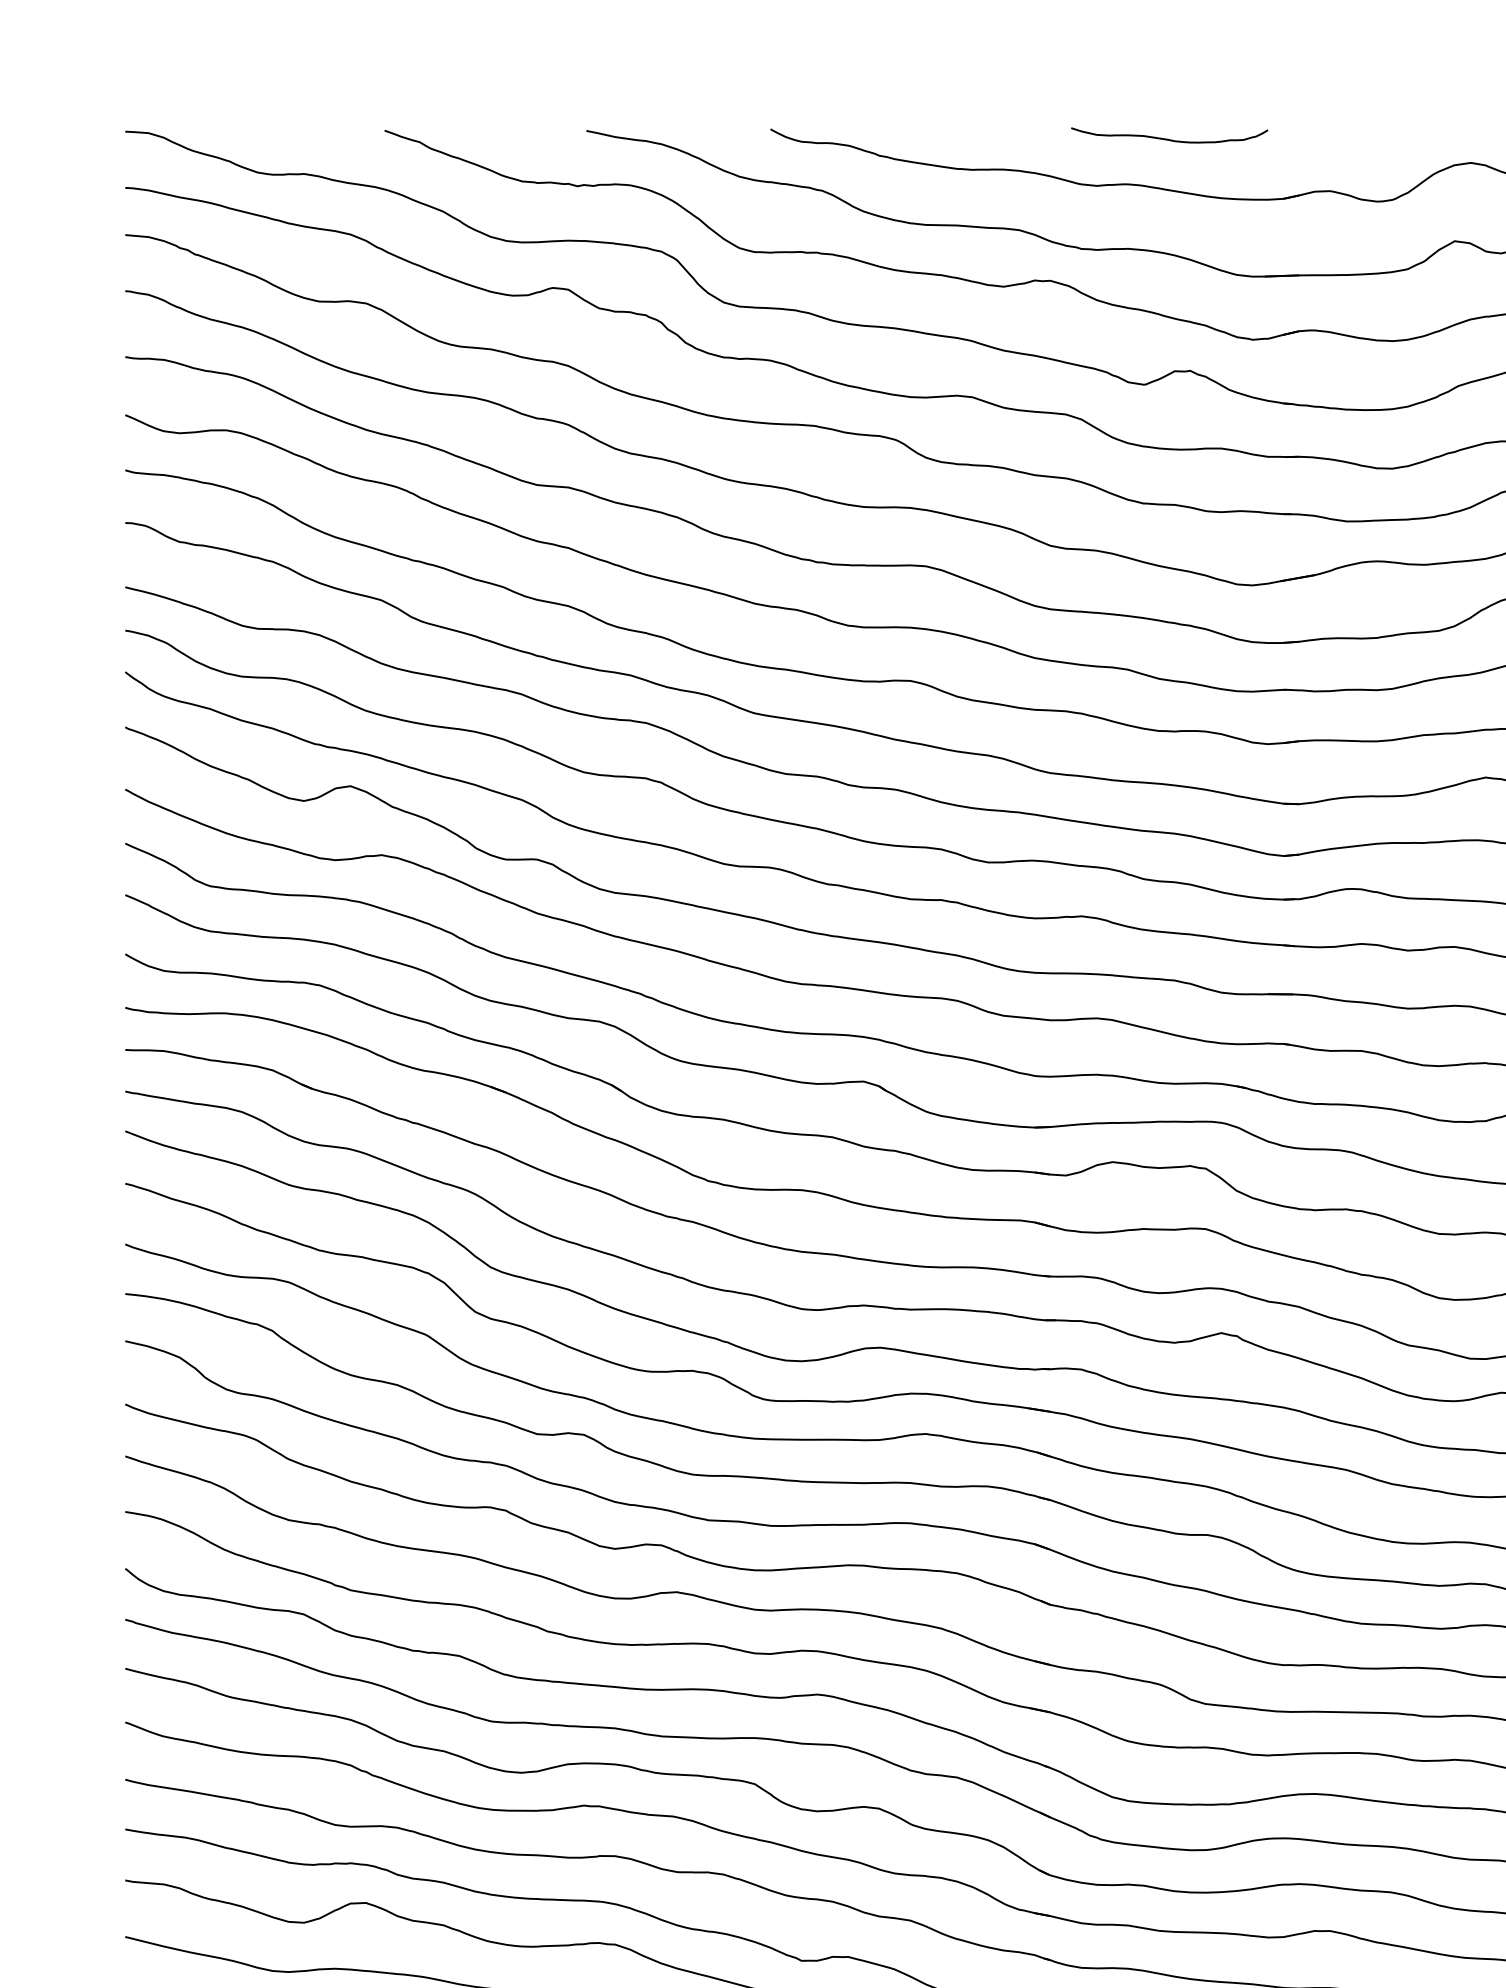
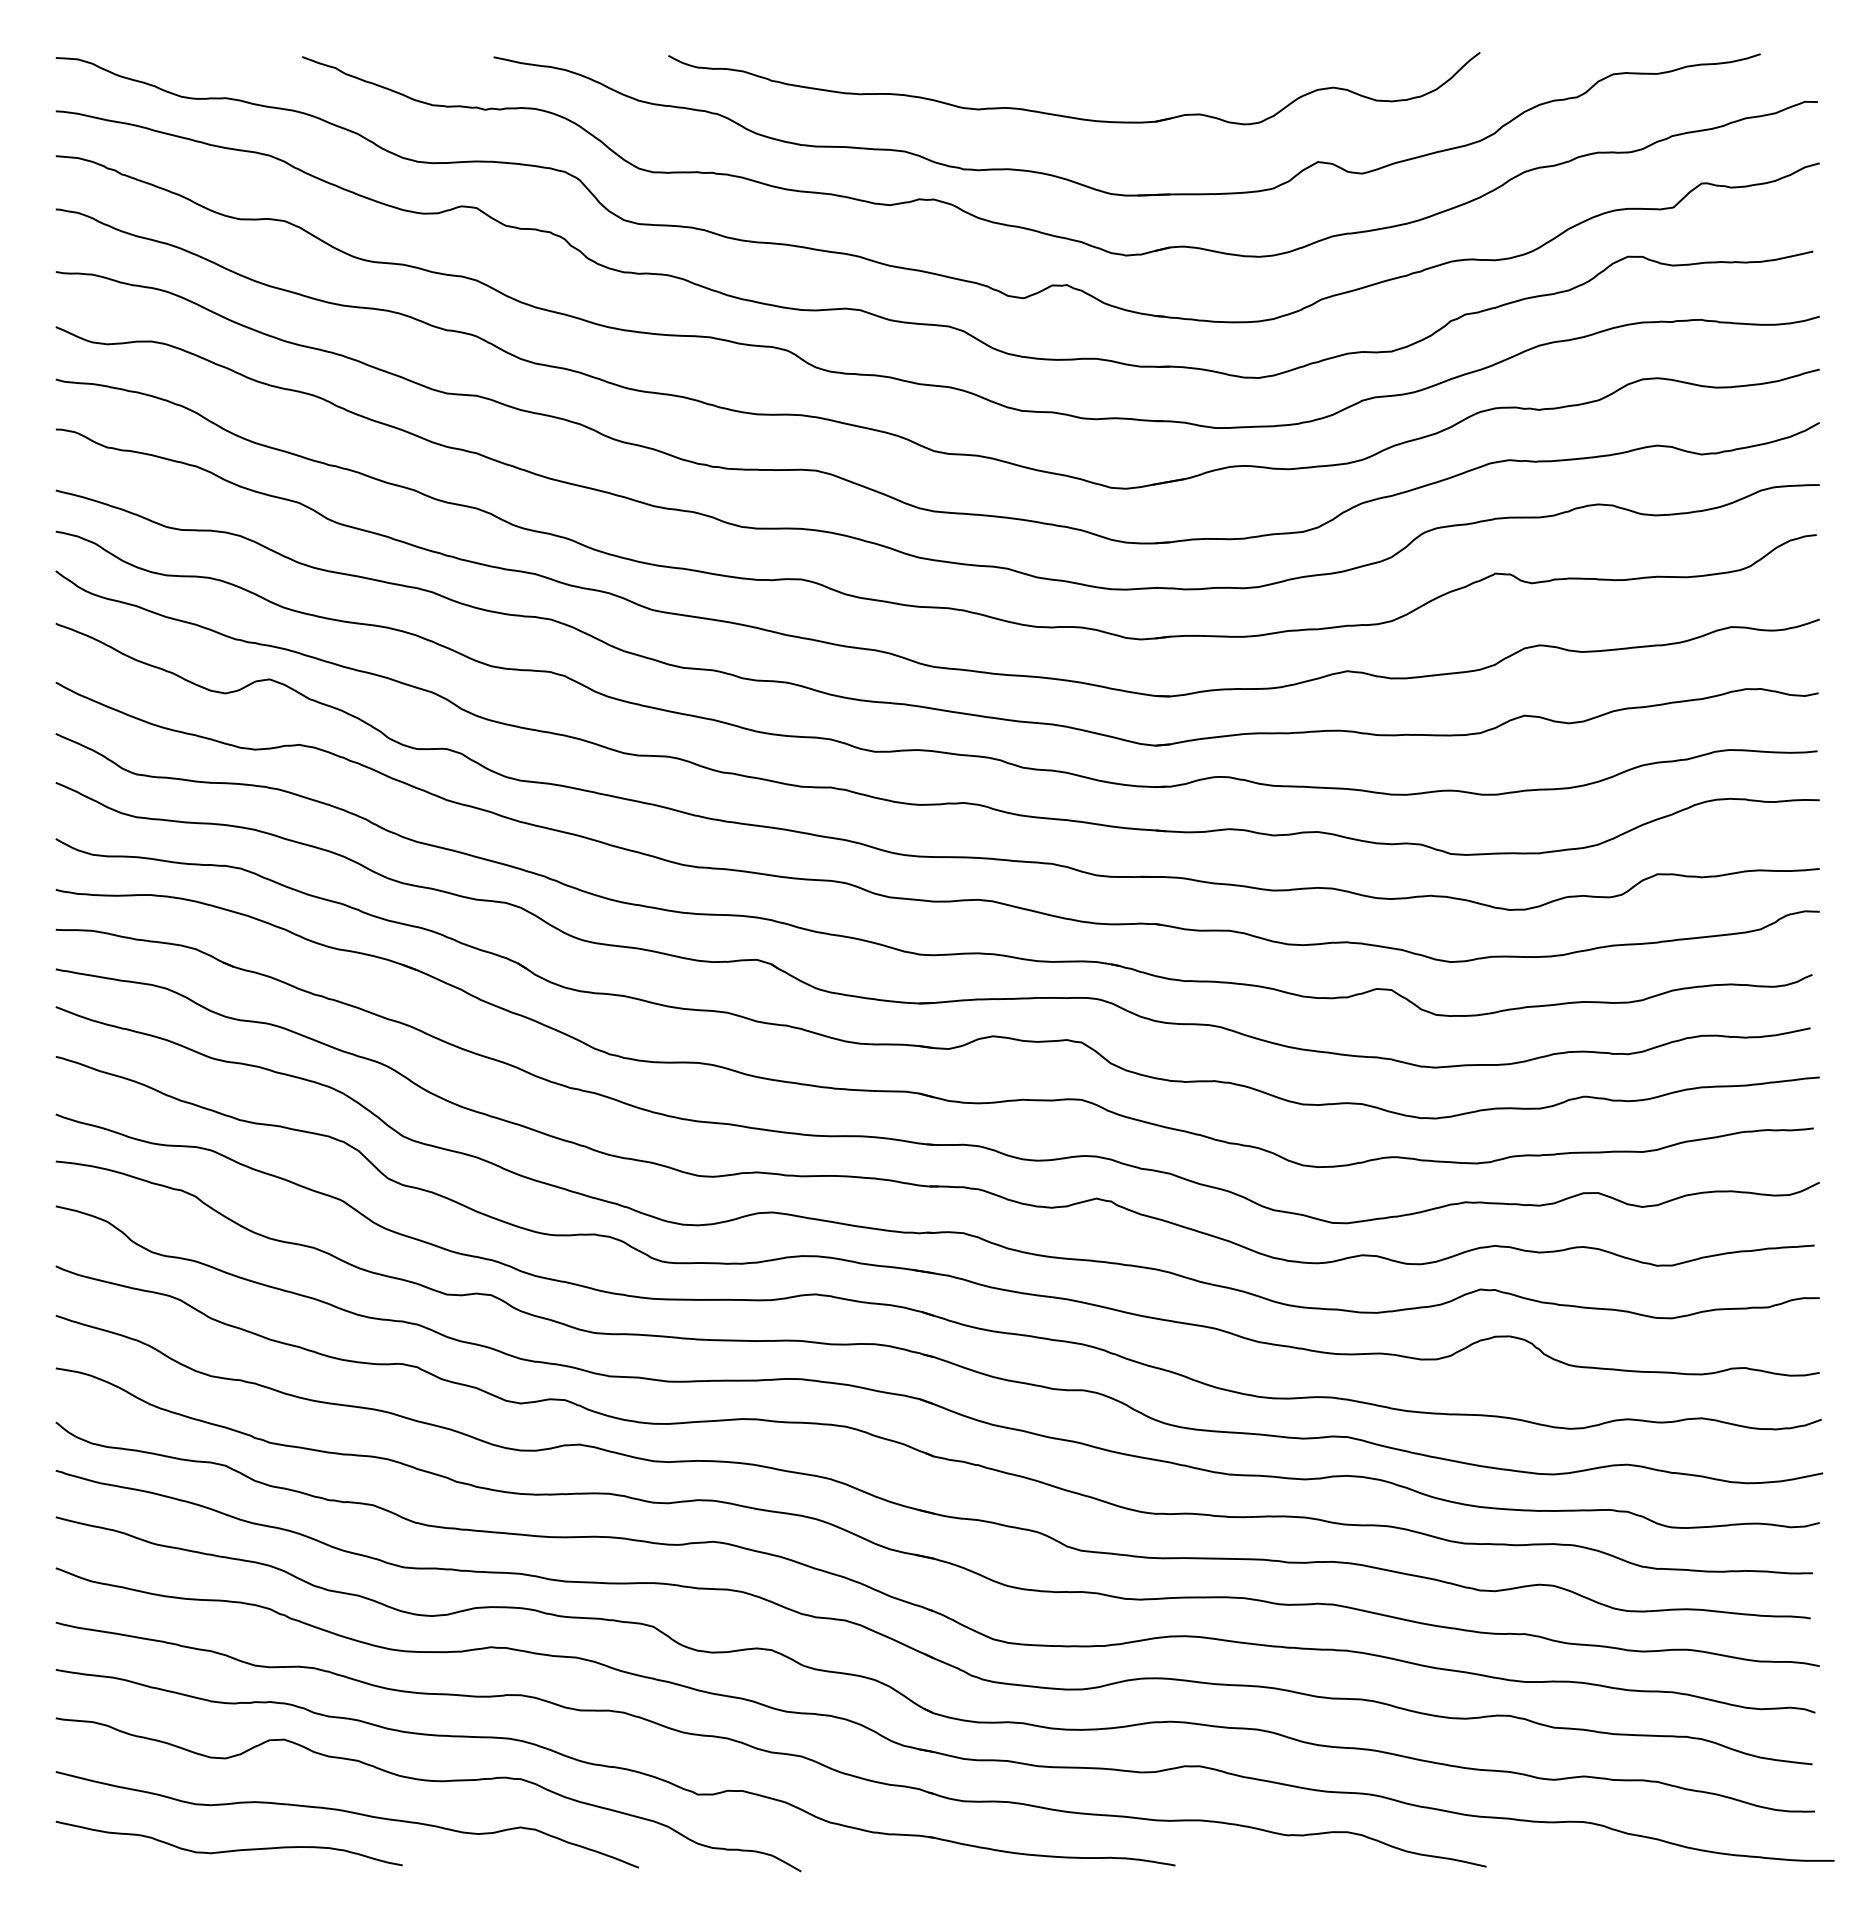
curve: (1168, 138) -> (1046, 64), removed

